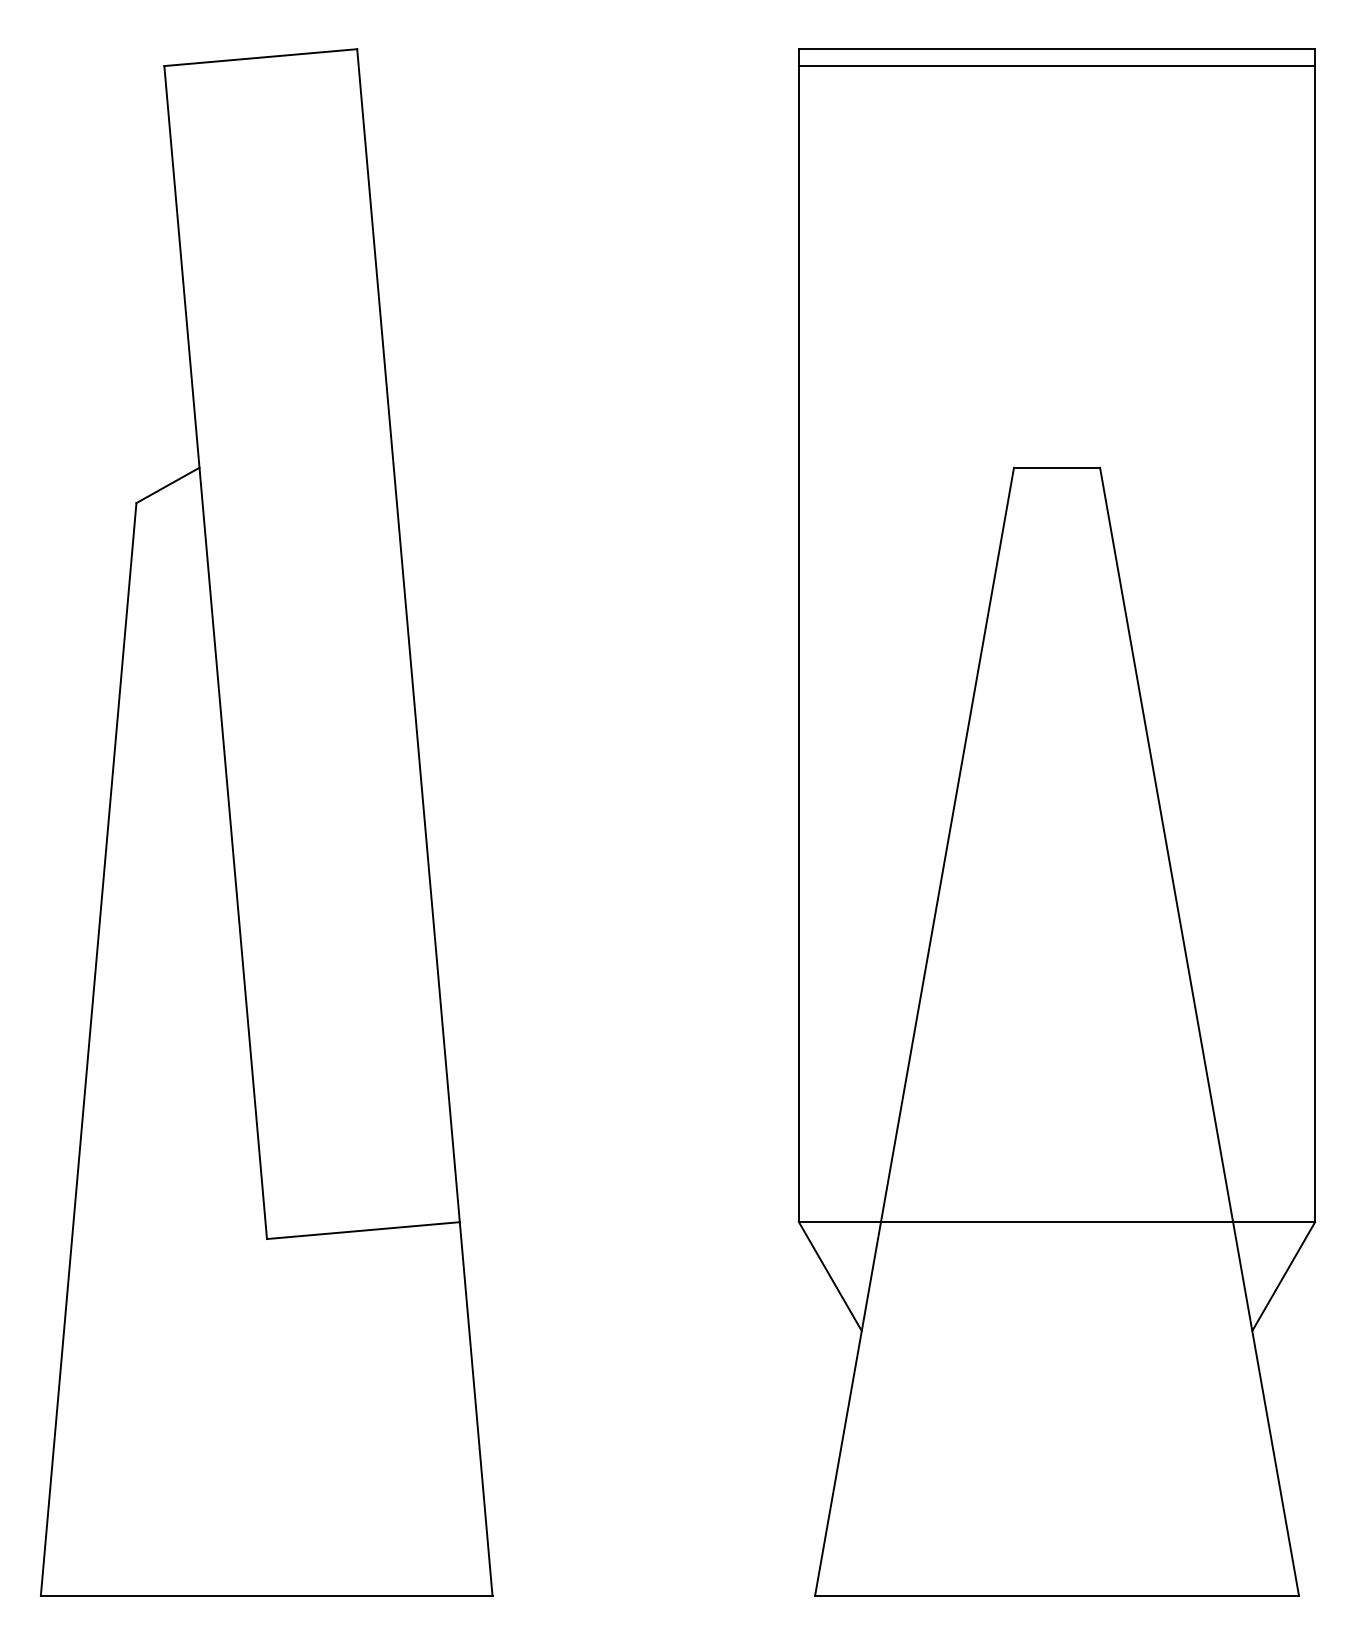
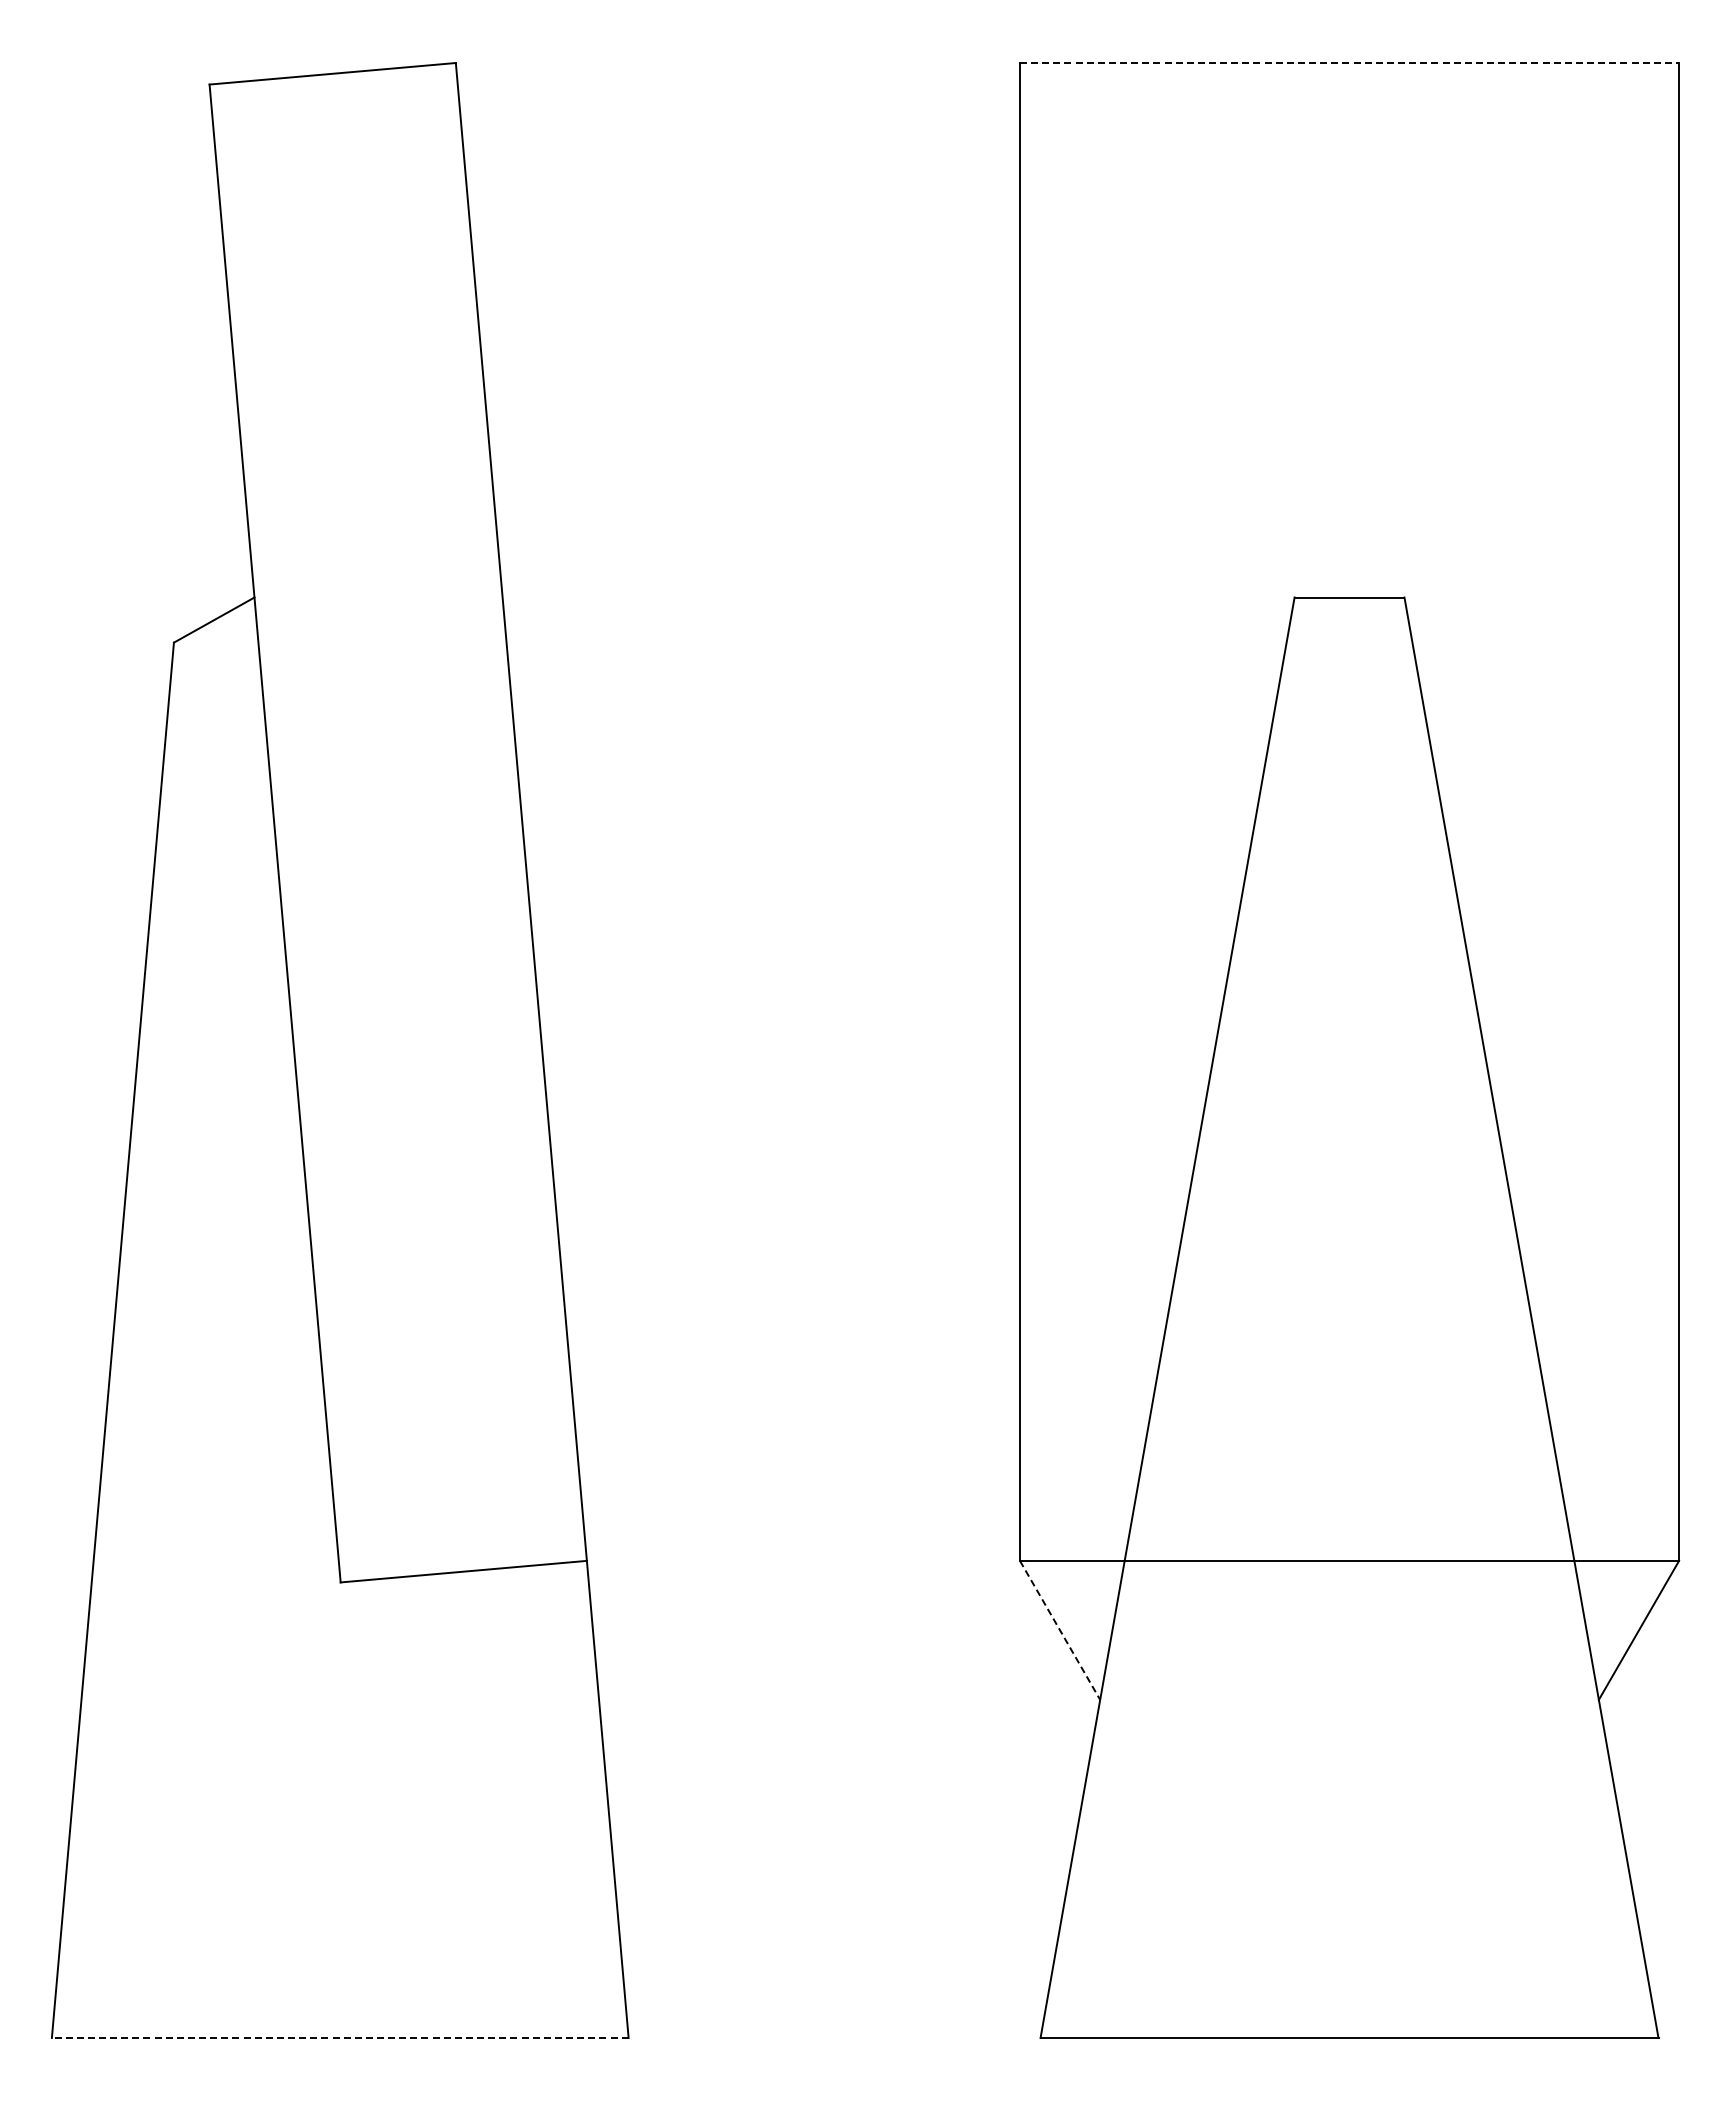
line: (1057, 49) -> (1349, 63), solid -> dashed
line: (1057, 66) -> (1349, 84), removed
line: (830, 1276) -> (1060, 1630), solid -> dashed
line: (266, 1595) -> (339, 2037), solid -> dashed

